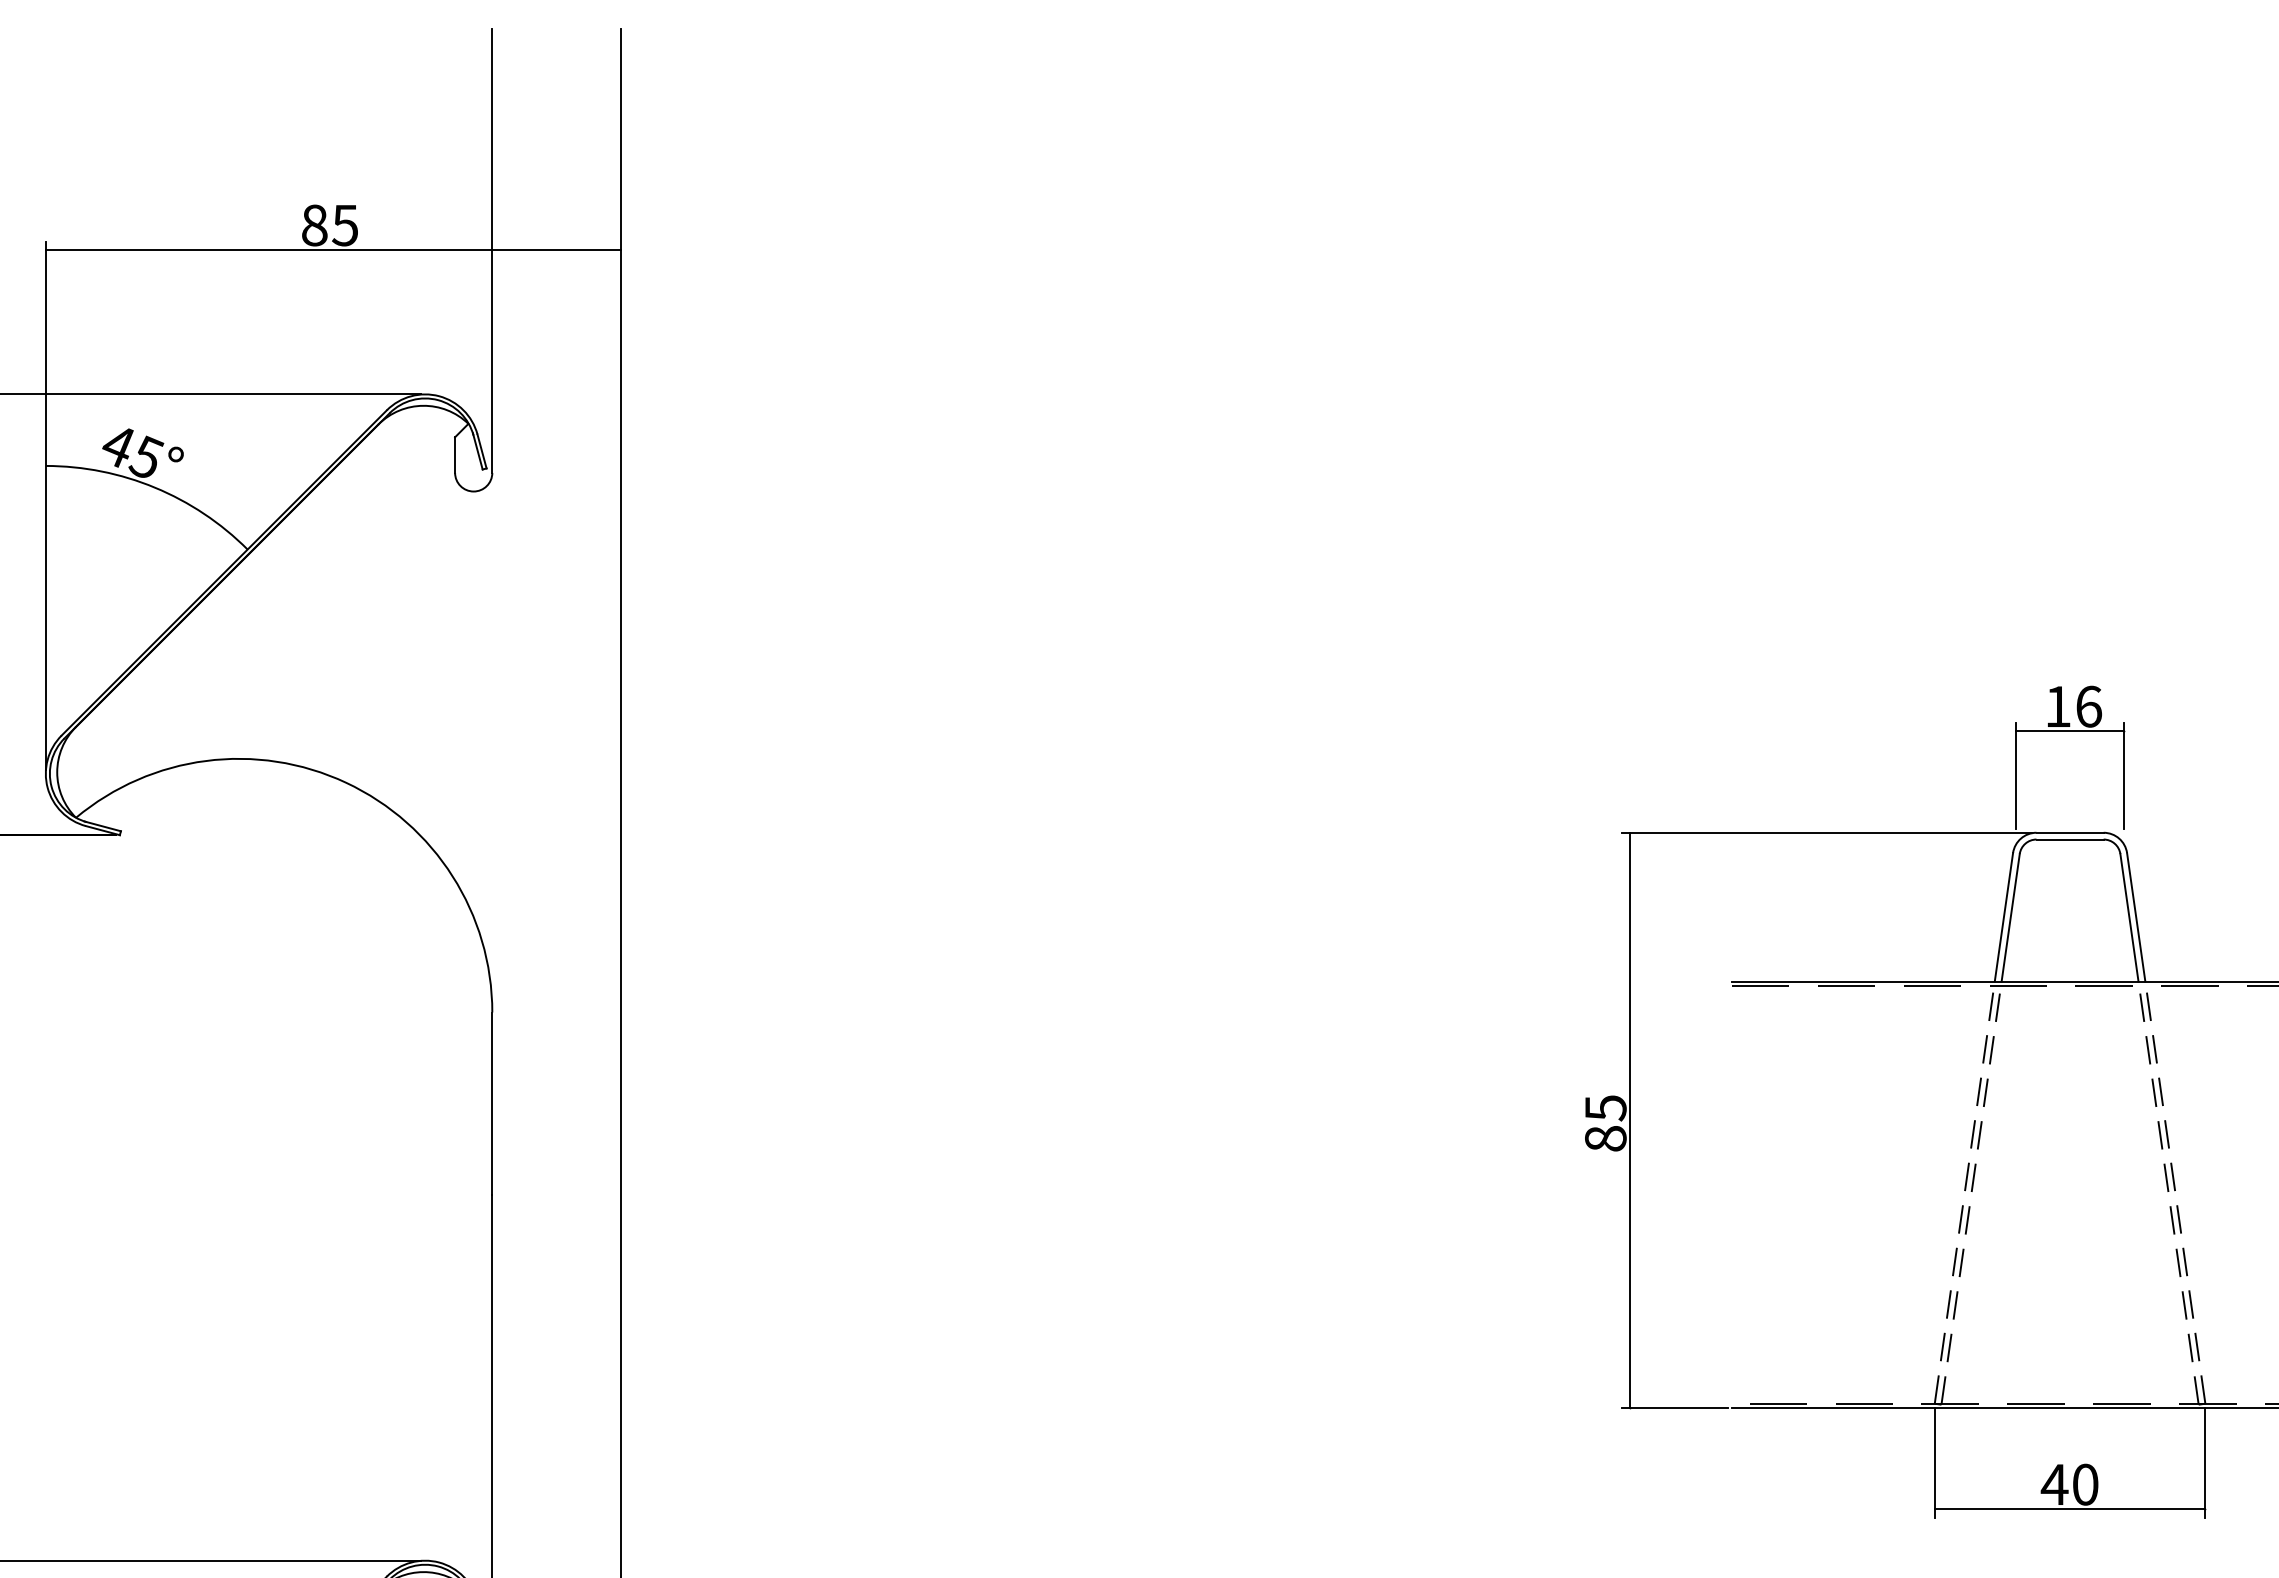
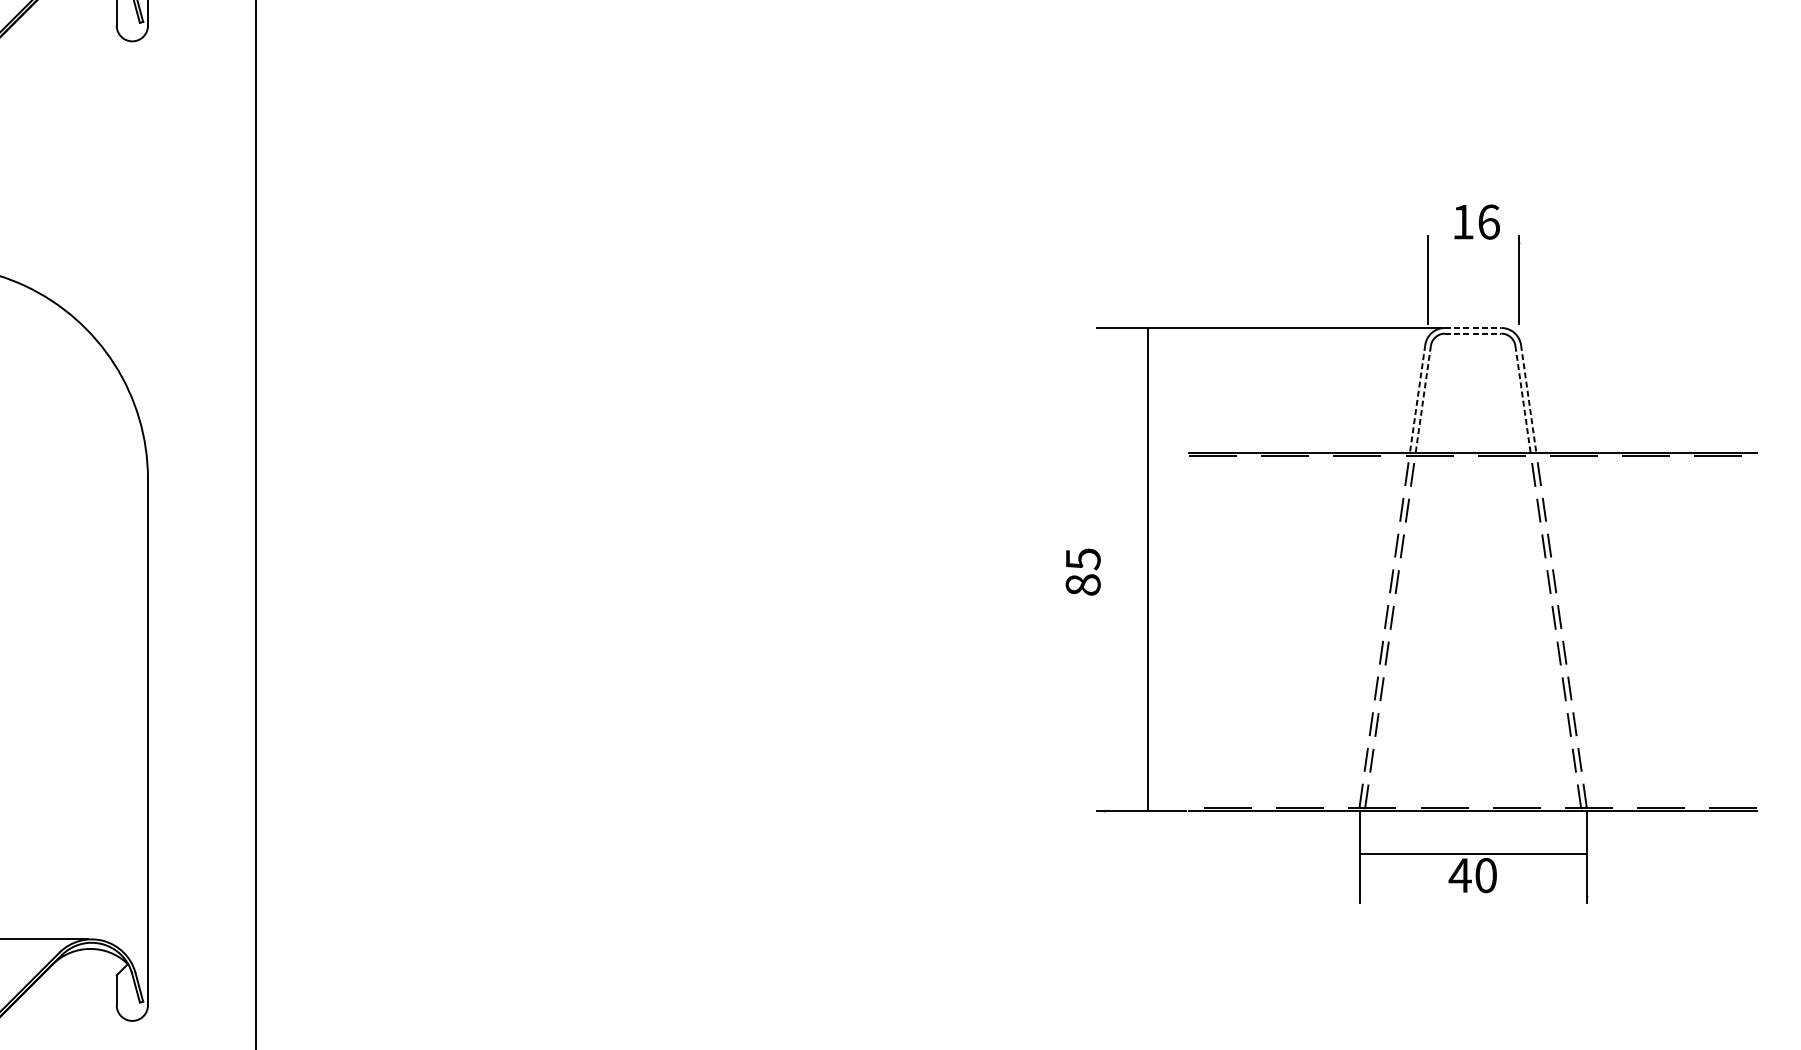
line: (2069, 731) -> (1472, 242), removed
line: (2070, 832) -> (1473, 327), solid -> dashed
line: (2070, 839) -> (1473, 333), solid -> dashed
line: (2003, 917) -> (1417, 399), solid -> dashed
line: (2136, 917) -> (1528, 399), solid -> dashed
line: (2010, 918) -> (1423, 399), solid -> dashed
line: (2129, 918) -> (1523, 399), solid -> dashed
line: (1630, 1119) -> (1148, 568), moved
line: (2069, 1509) -> (1472, 854), moved

